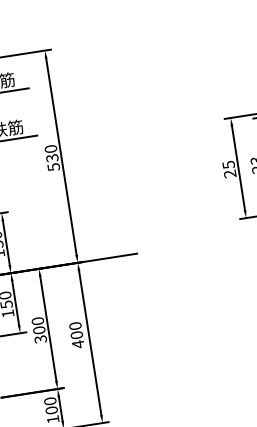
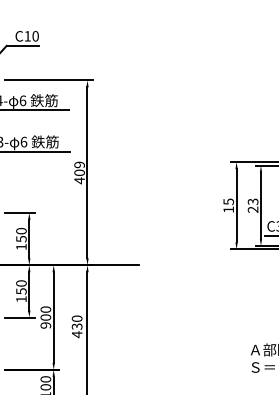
text: (52, 157) -> (79, 172), 530 -> 409
text: (229, 173) -> (228, 209), 25 -> 15
text: (77, 334) -> (77, 326), 400 -> 430
text: (40, 339) -> (45, 325), 300 -> 900

